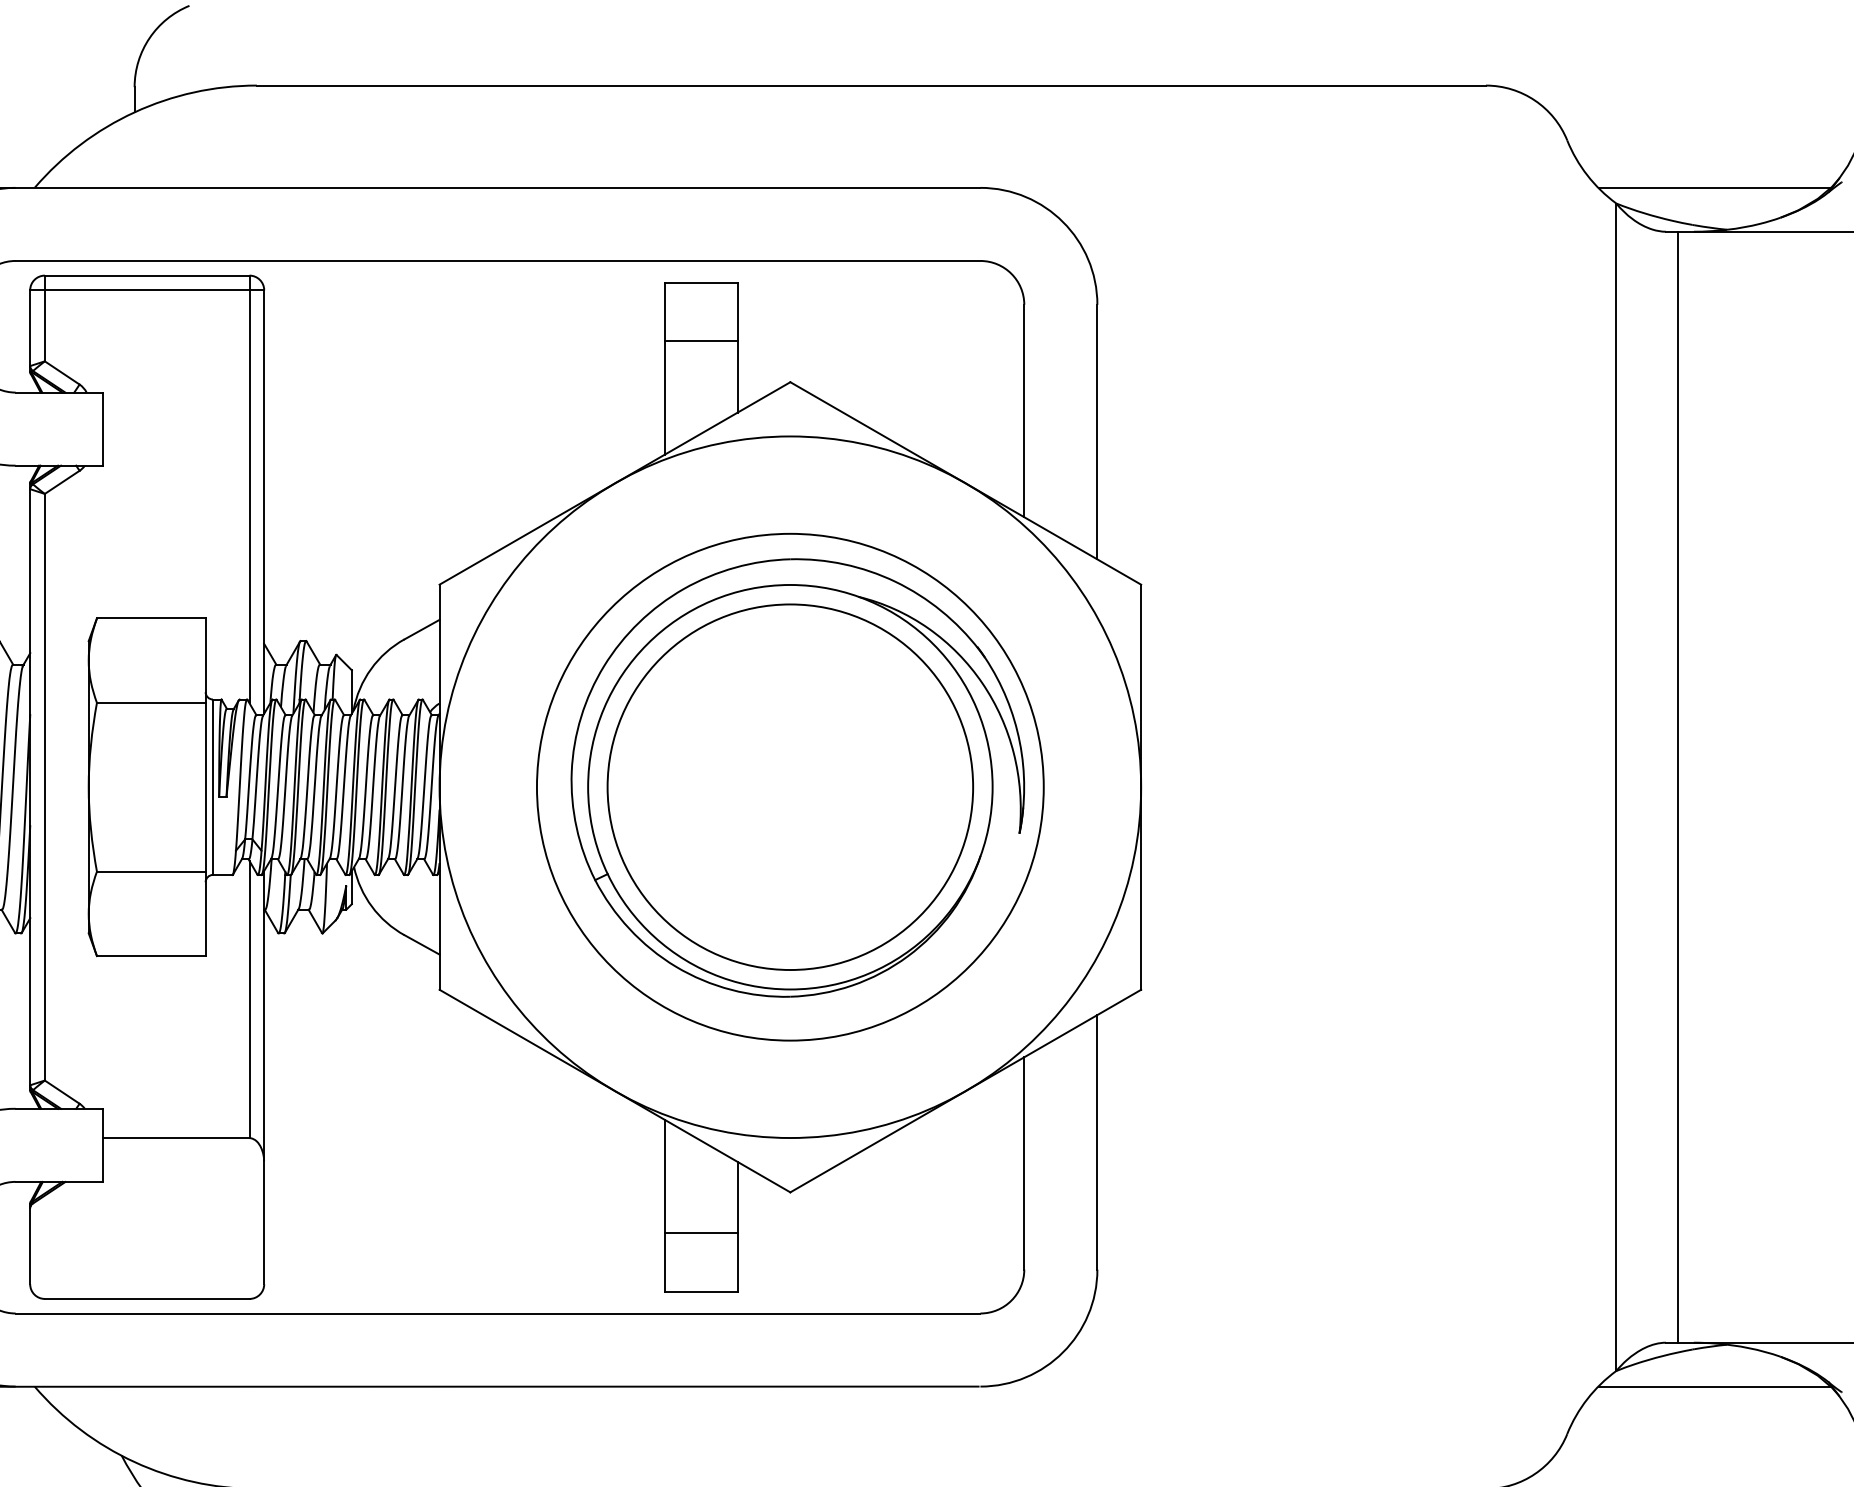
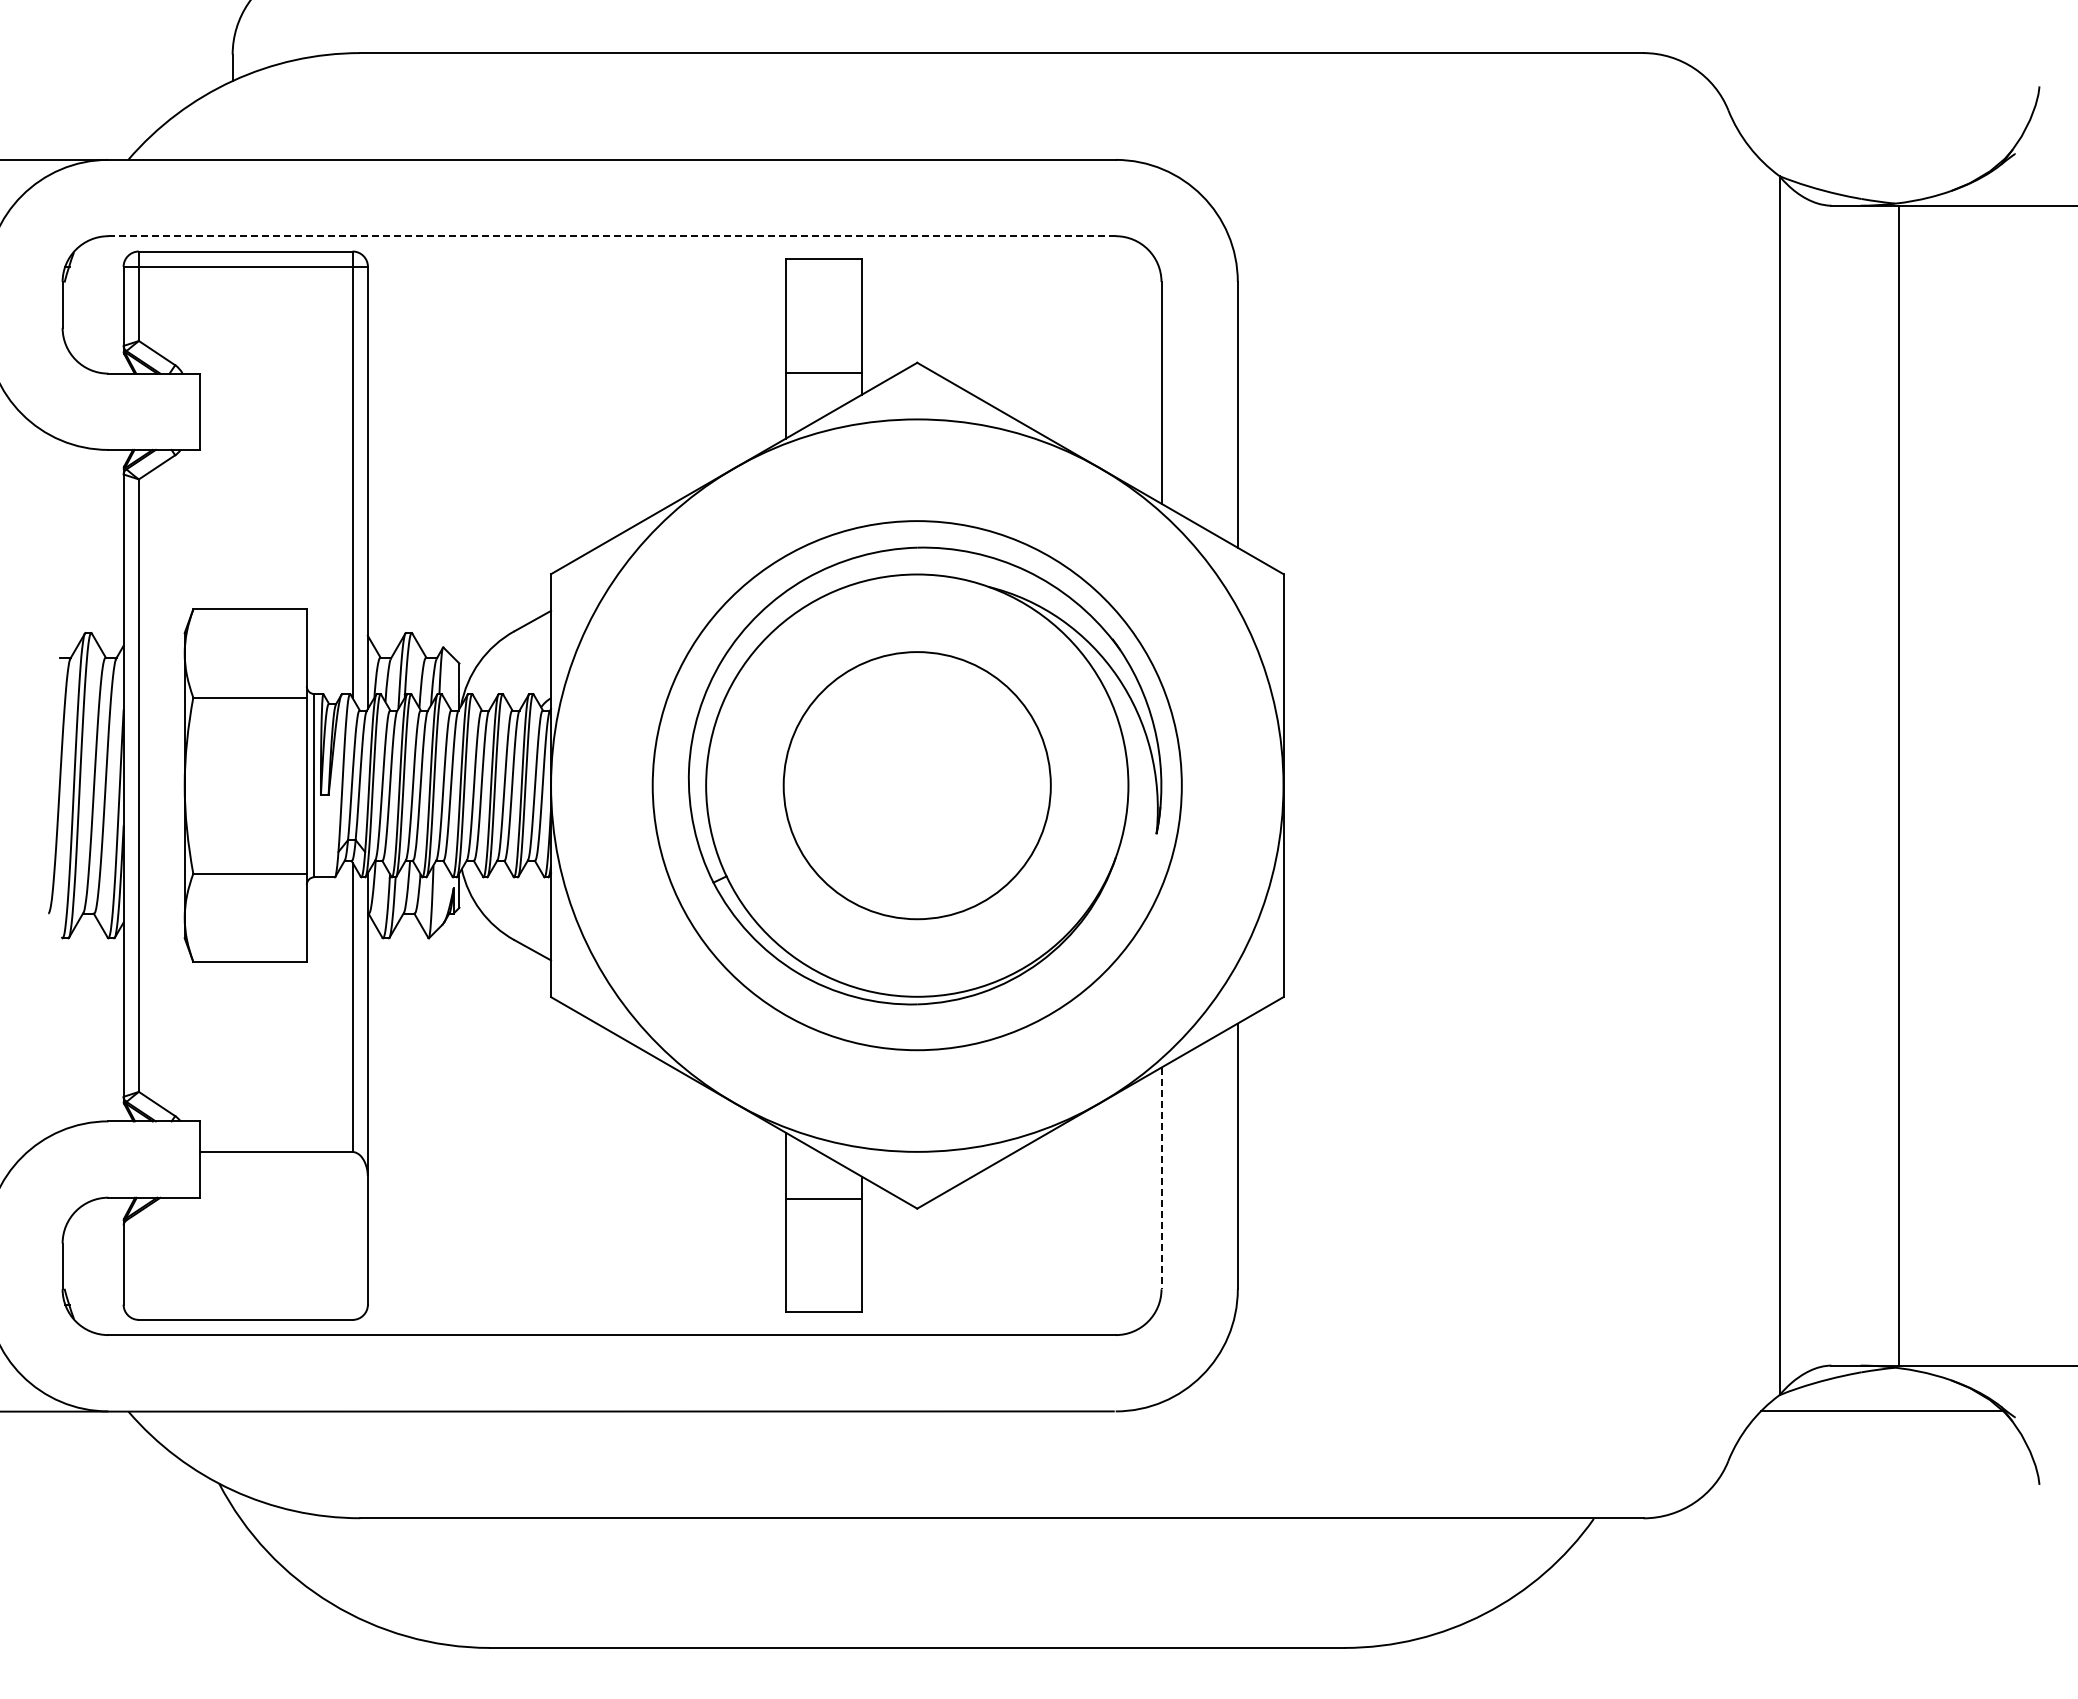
line: (1714, 188) -> (1882, 160), removed
line: (498, 261) -> (612, 236), solid -> dashed
line: (701, 341) -> (824, 373), moved
circle: (790, 787) -> (917, 785), size x0.7
line: (1678, 787) -> (1899, 785), moved
line: (1024, 1163) -> (1161, 1178), solid -> dashed
line: (701, 1233) -> (824, 1199), moved

